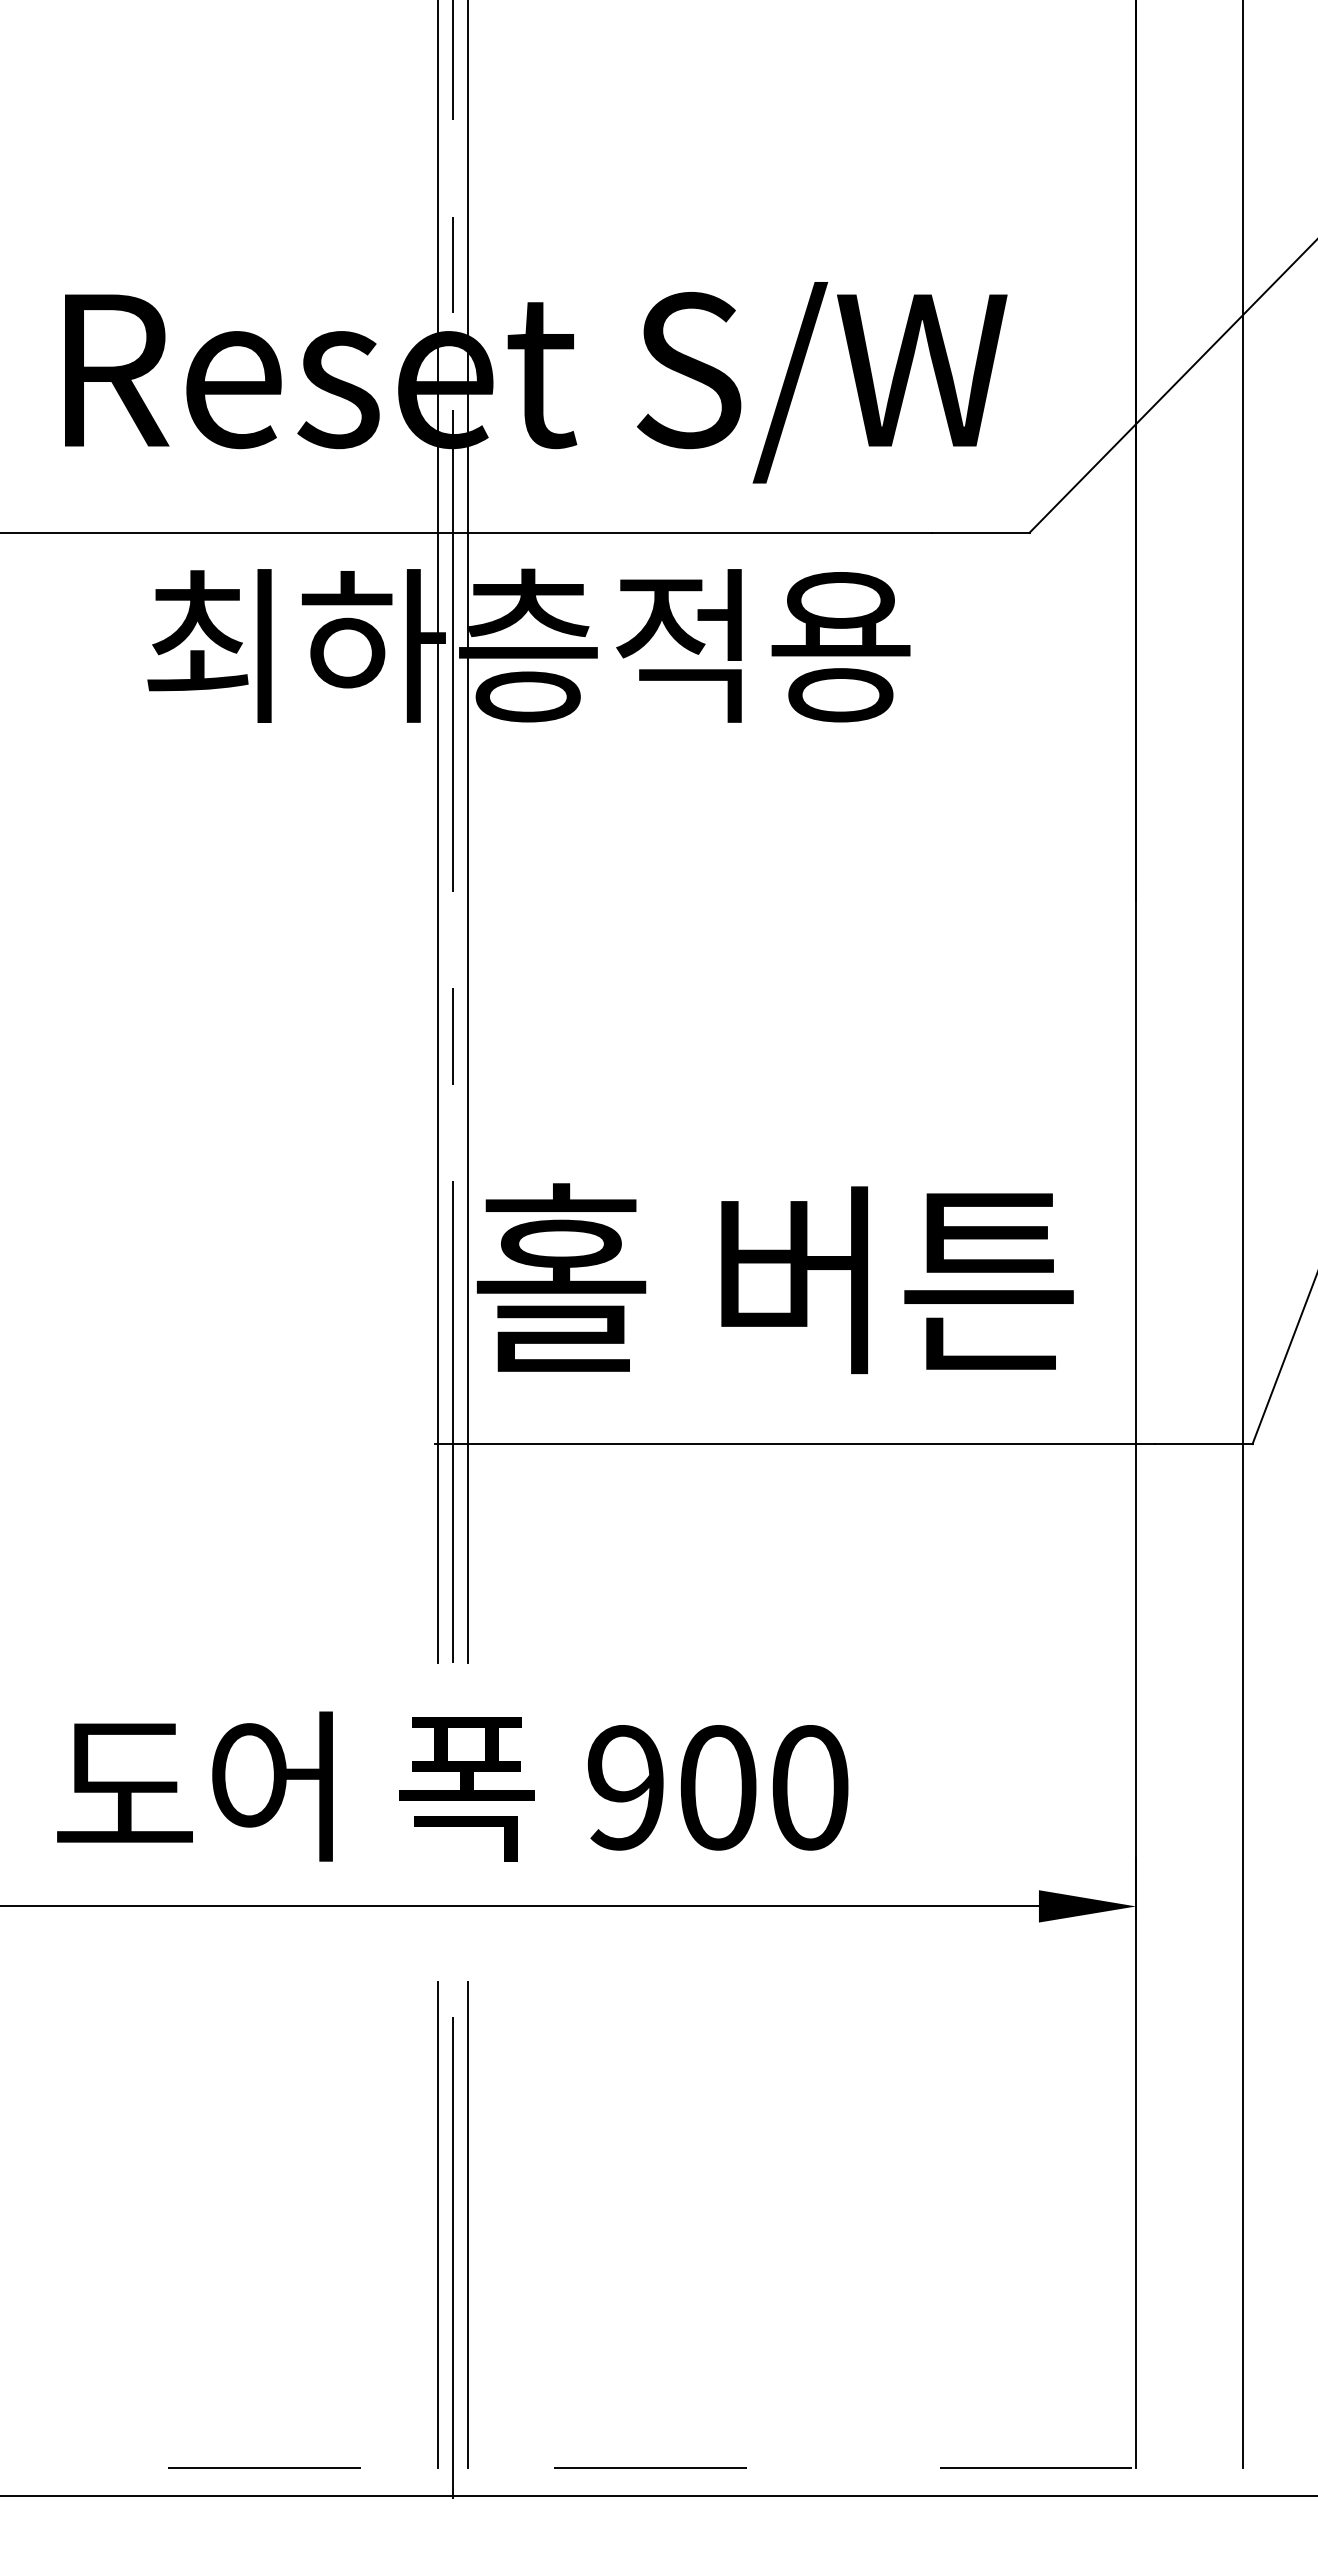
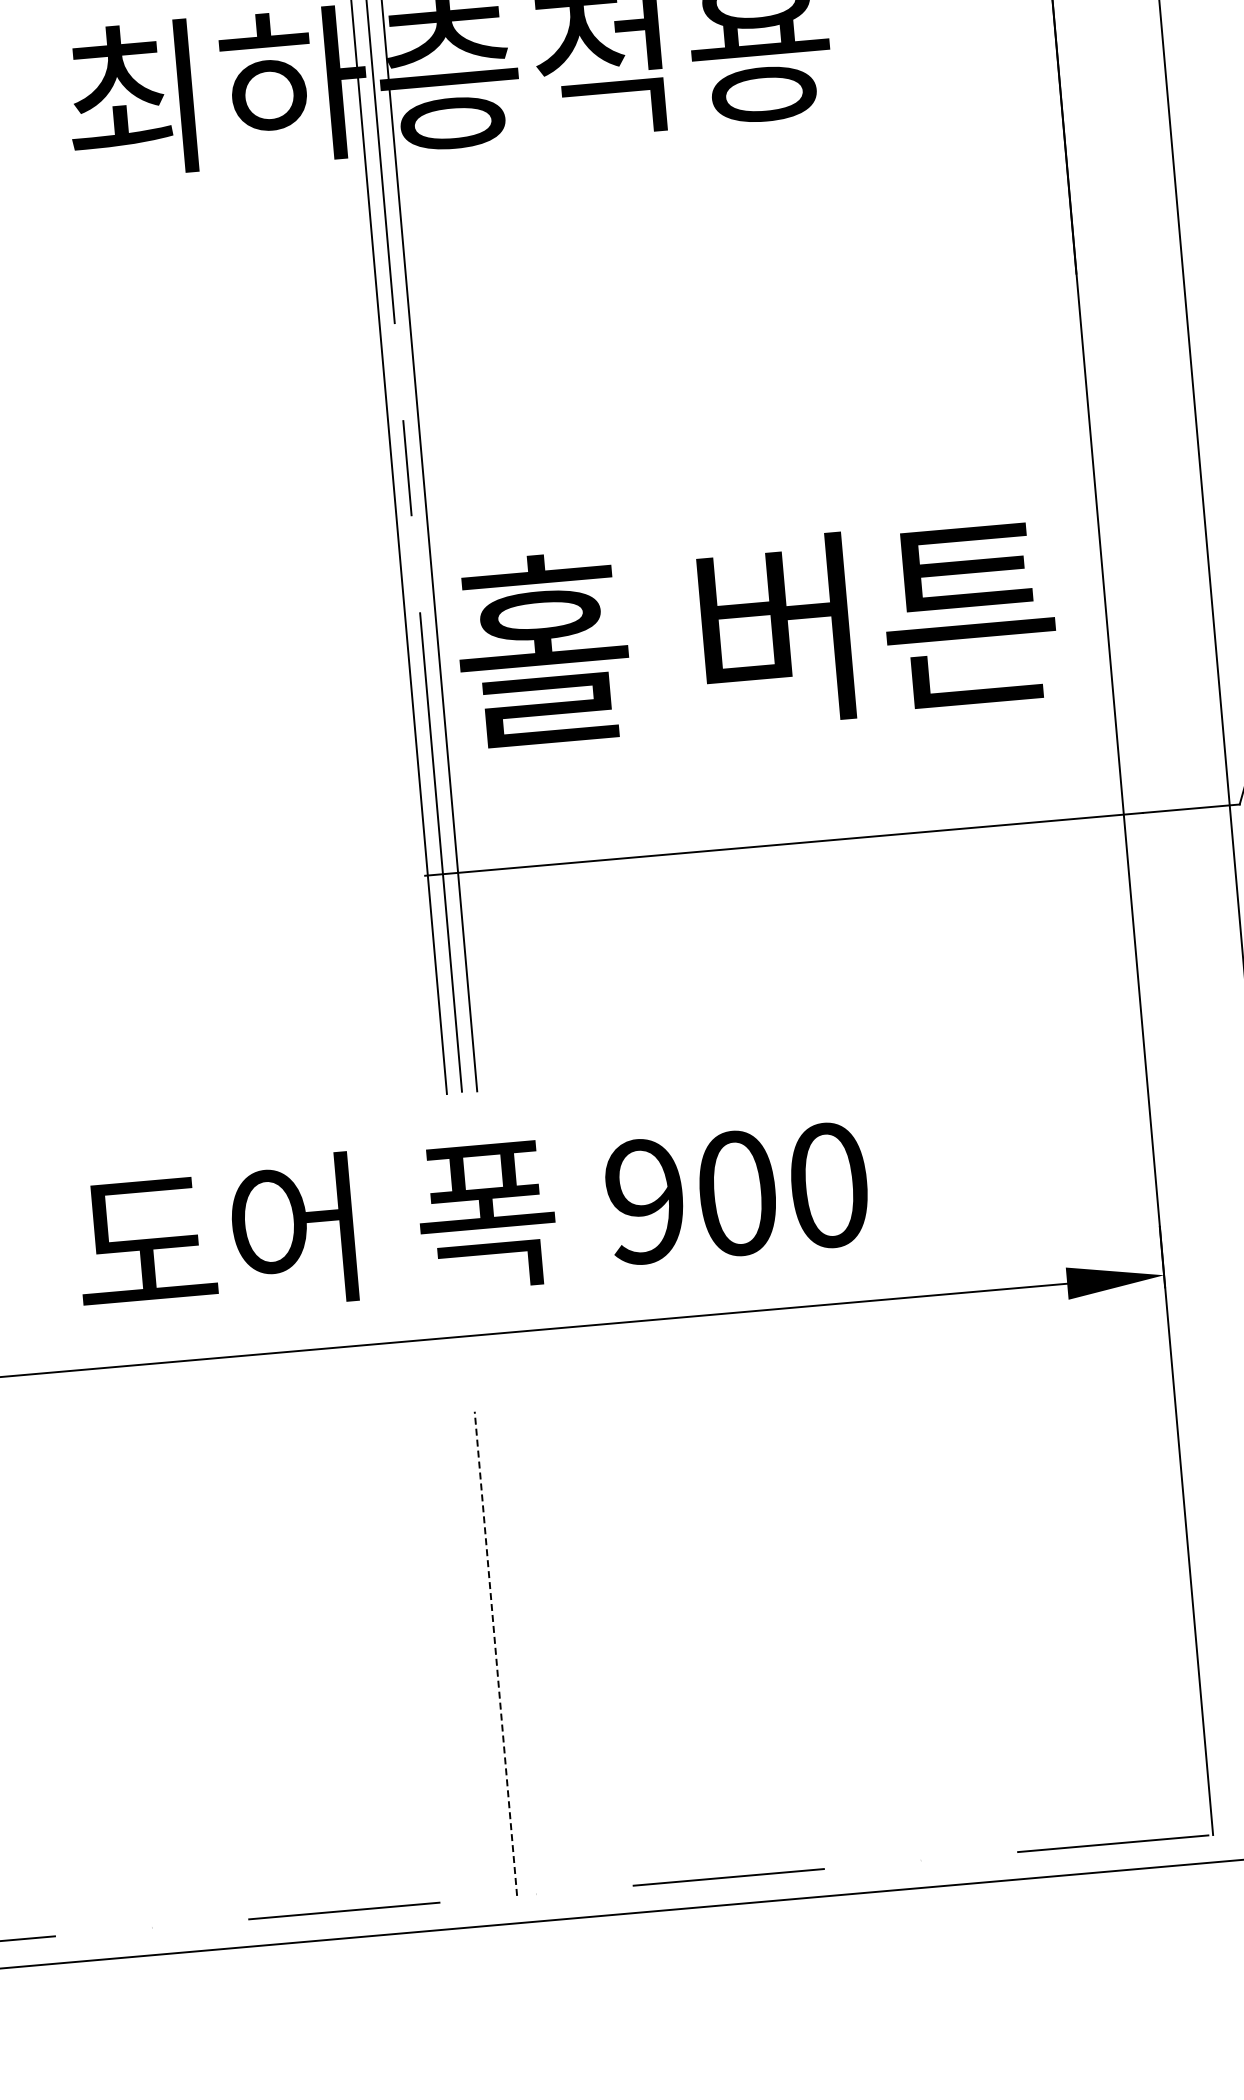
text: (775, 1278) -> (756, 631), moved
line: (437, 2224) -> (495, 1652), solid -> dashed
line: (467, 2225) -> (525, 1651), removed
line: (452, 2240) -> (512, 1667), removed

